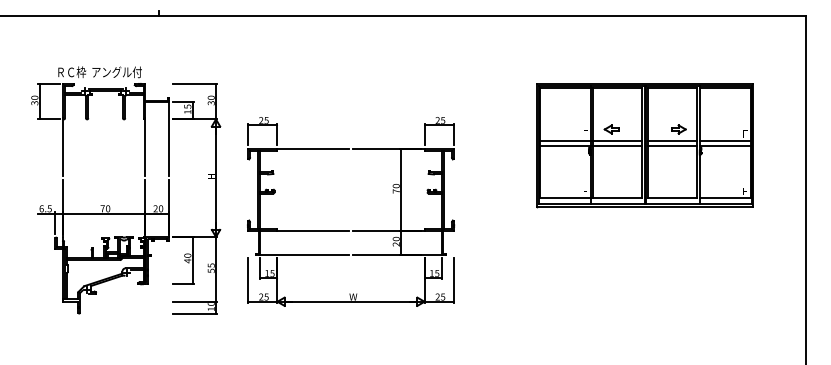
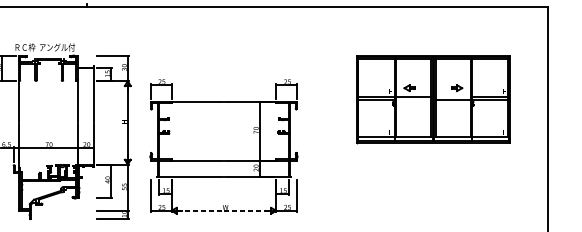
line: (672, 141) -> (452, 96), removed
line: (617, 145) -> (413, 99), removed
line: (351, 301) -> (224, 210), solid -> dashed

